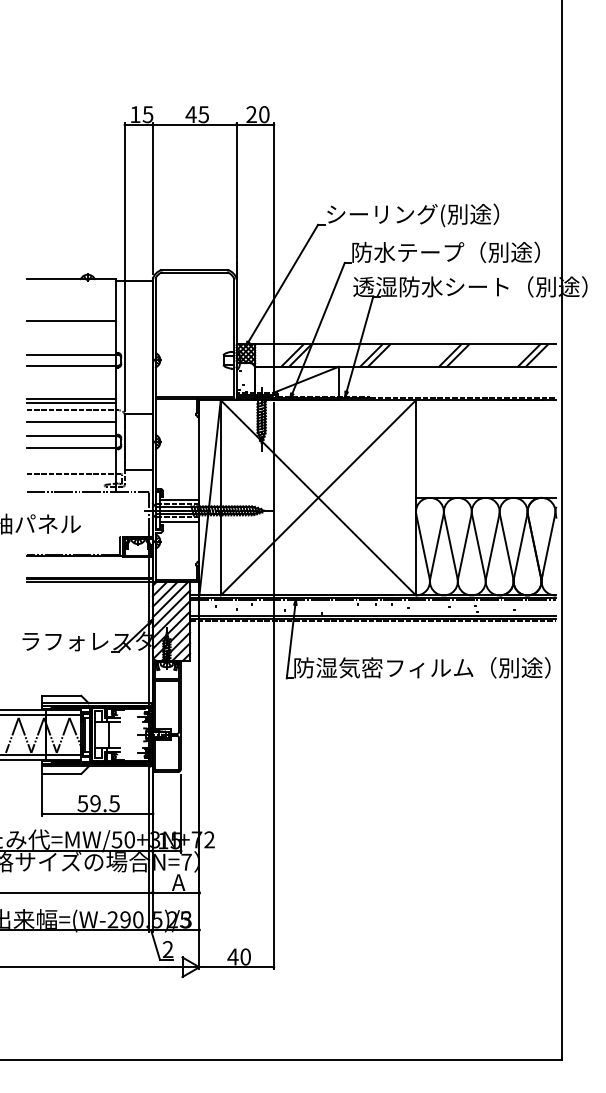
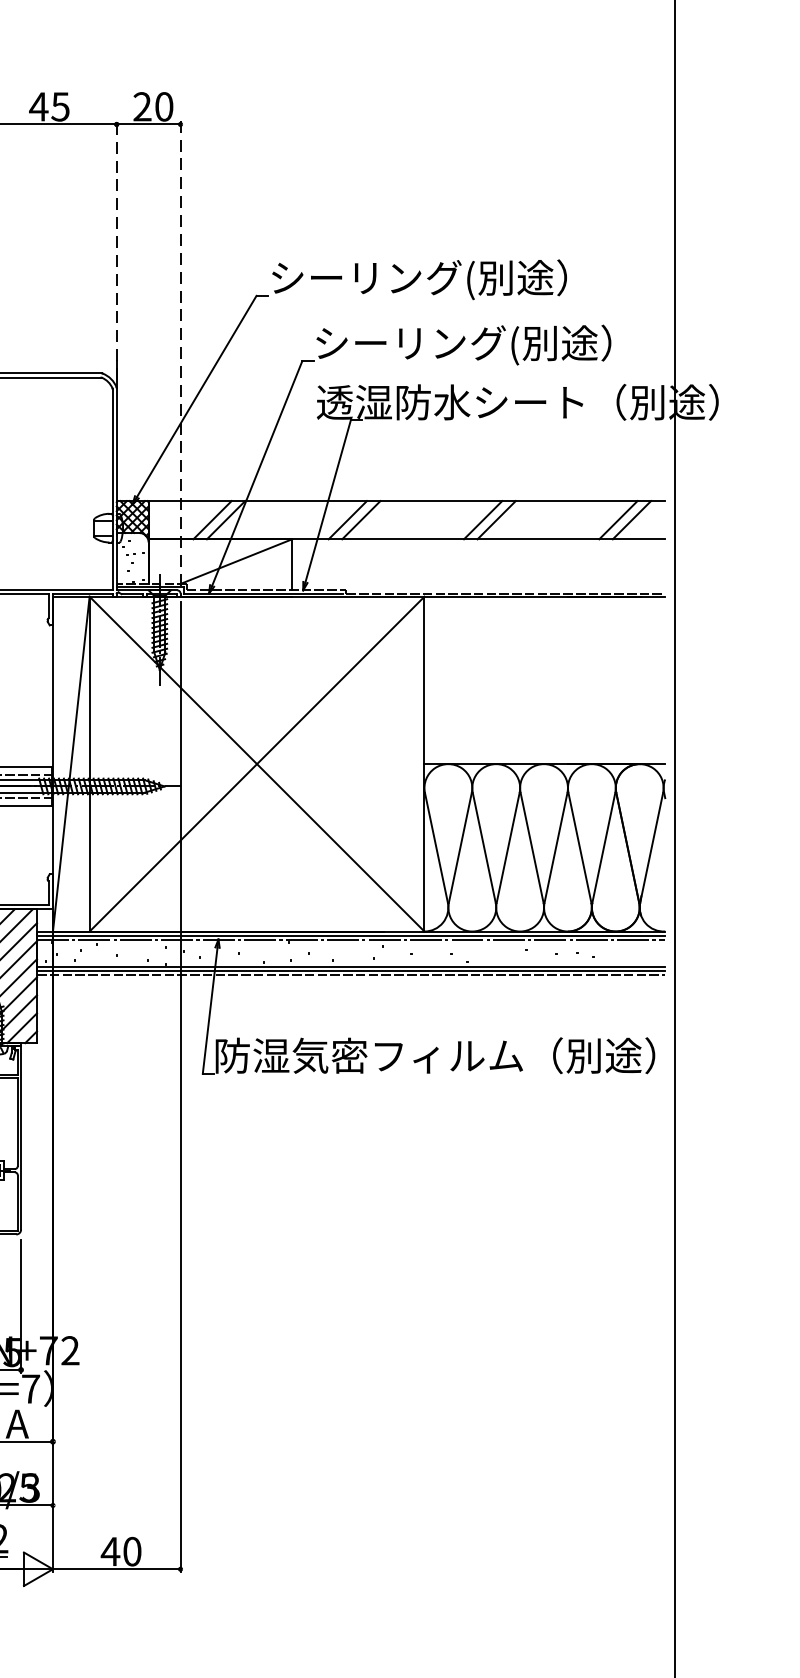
line: (236, 197) -> (116, 248), solid -> dashed
text: (445, 253) -> (475, 345), 防水テープ（別途） -> シーリング(別途）
line: (273, 257) -> (180, 351), solid -> dashed

